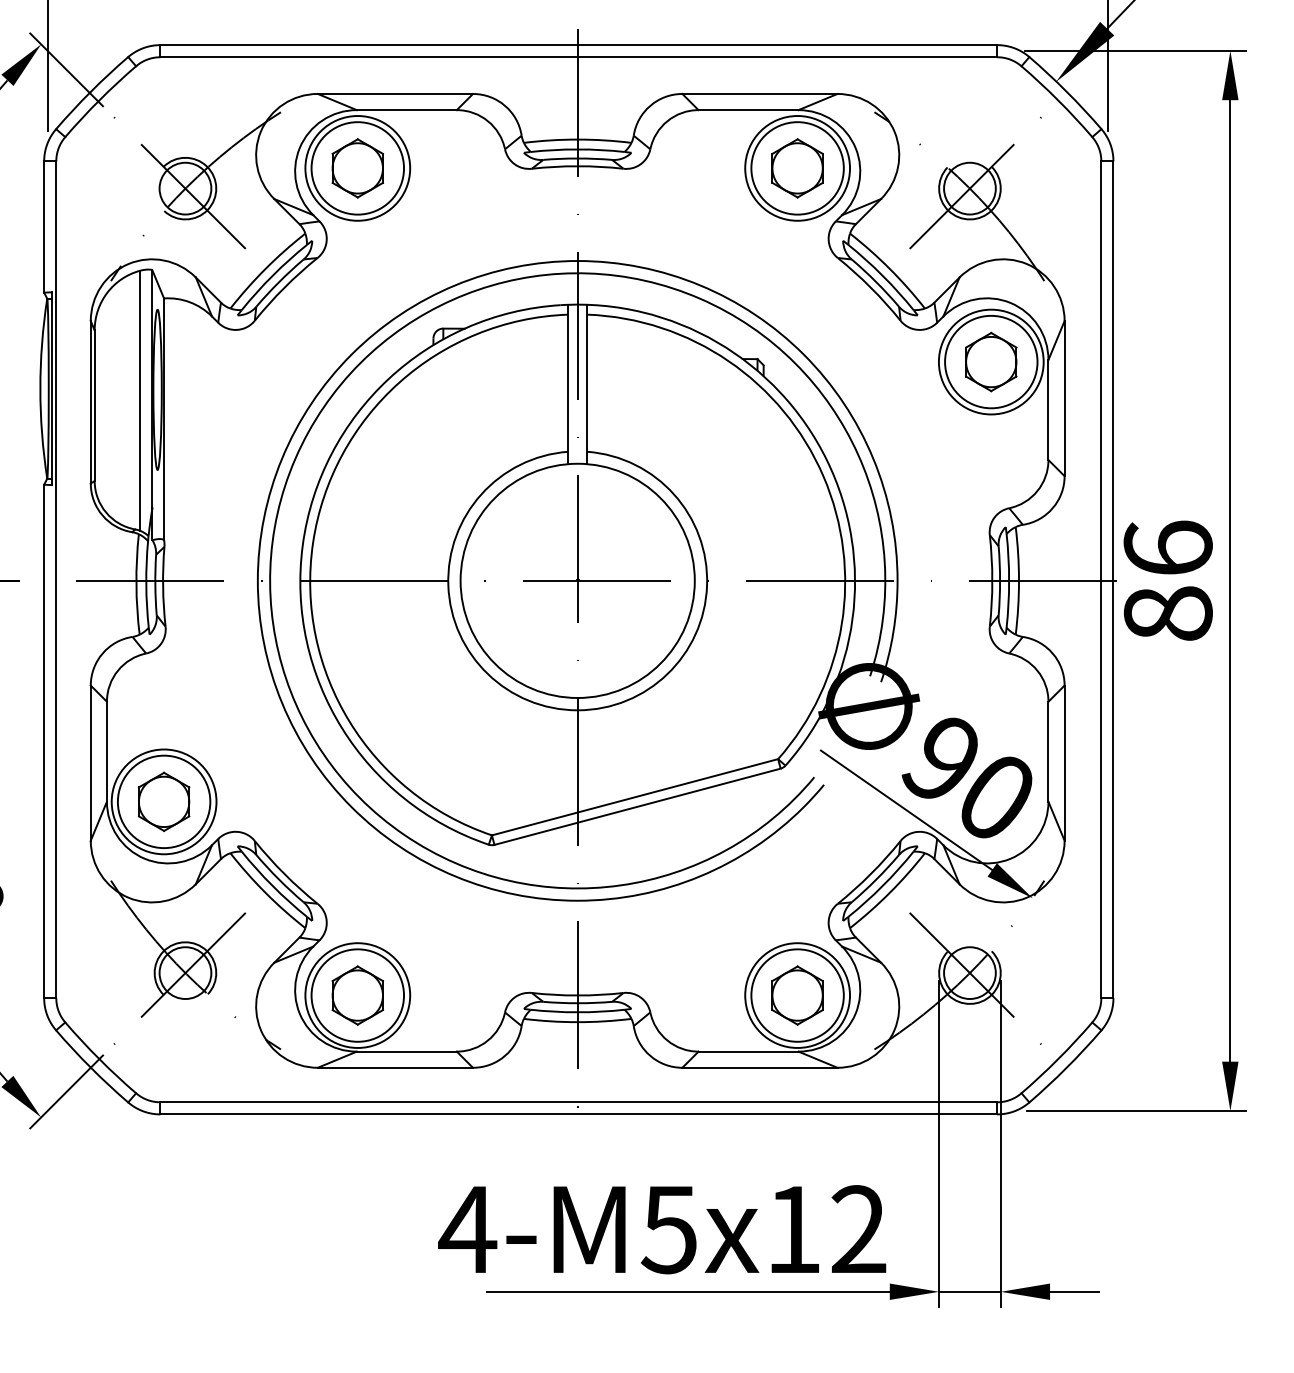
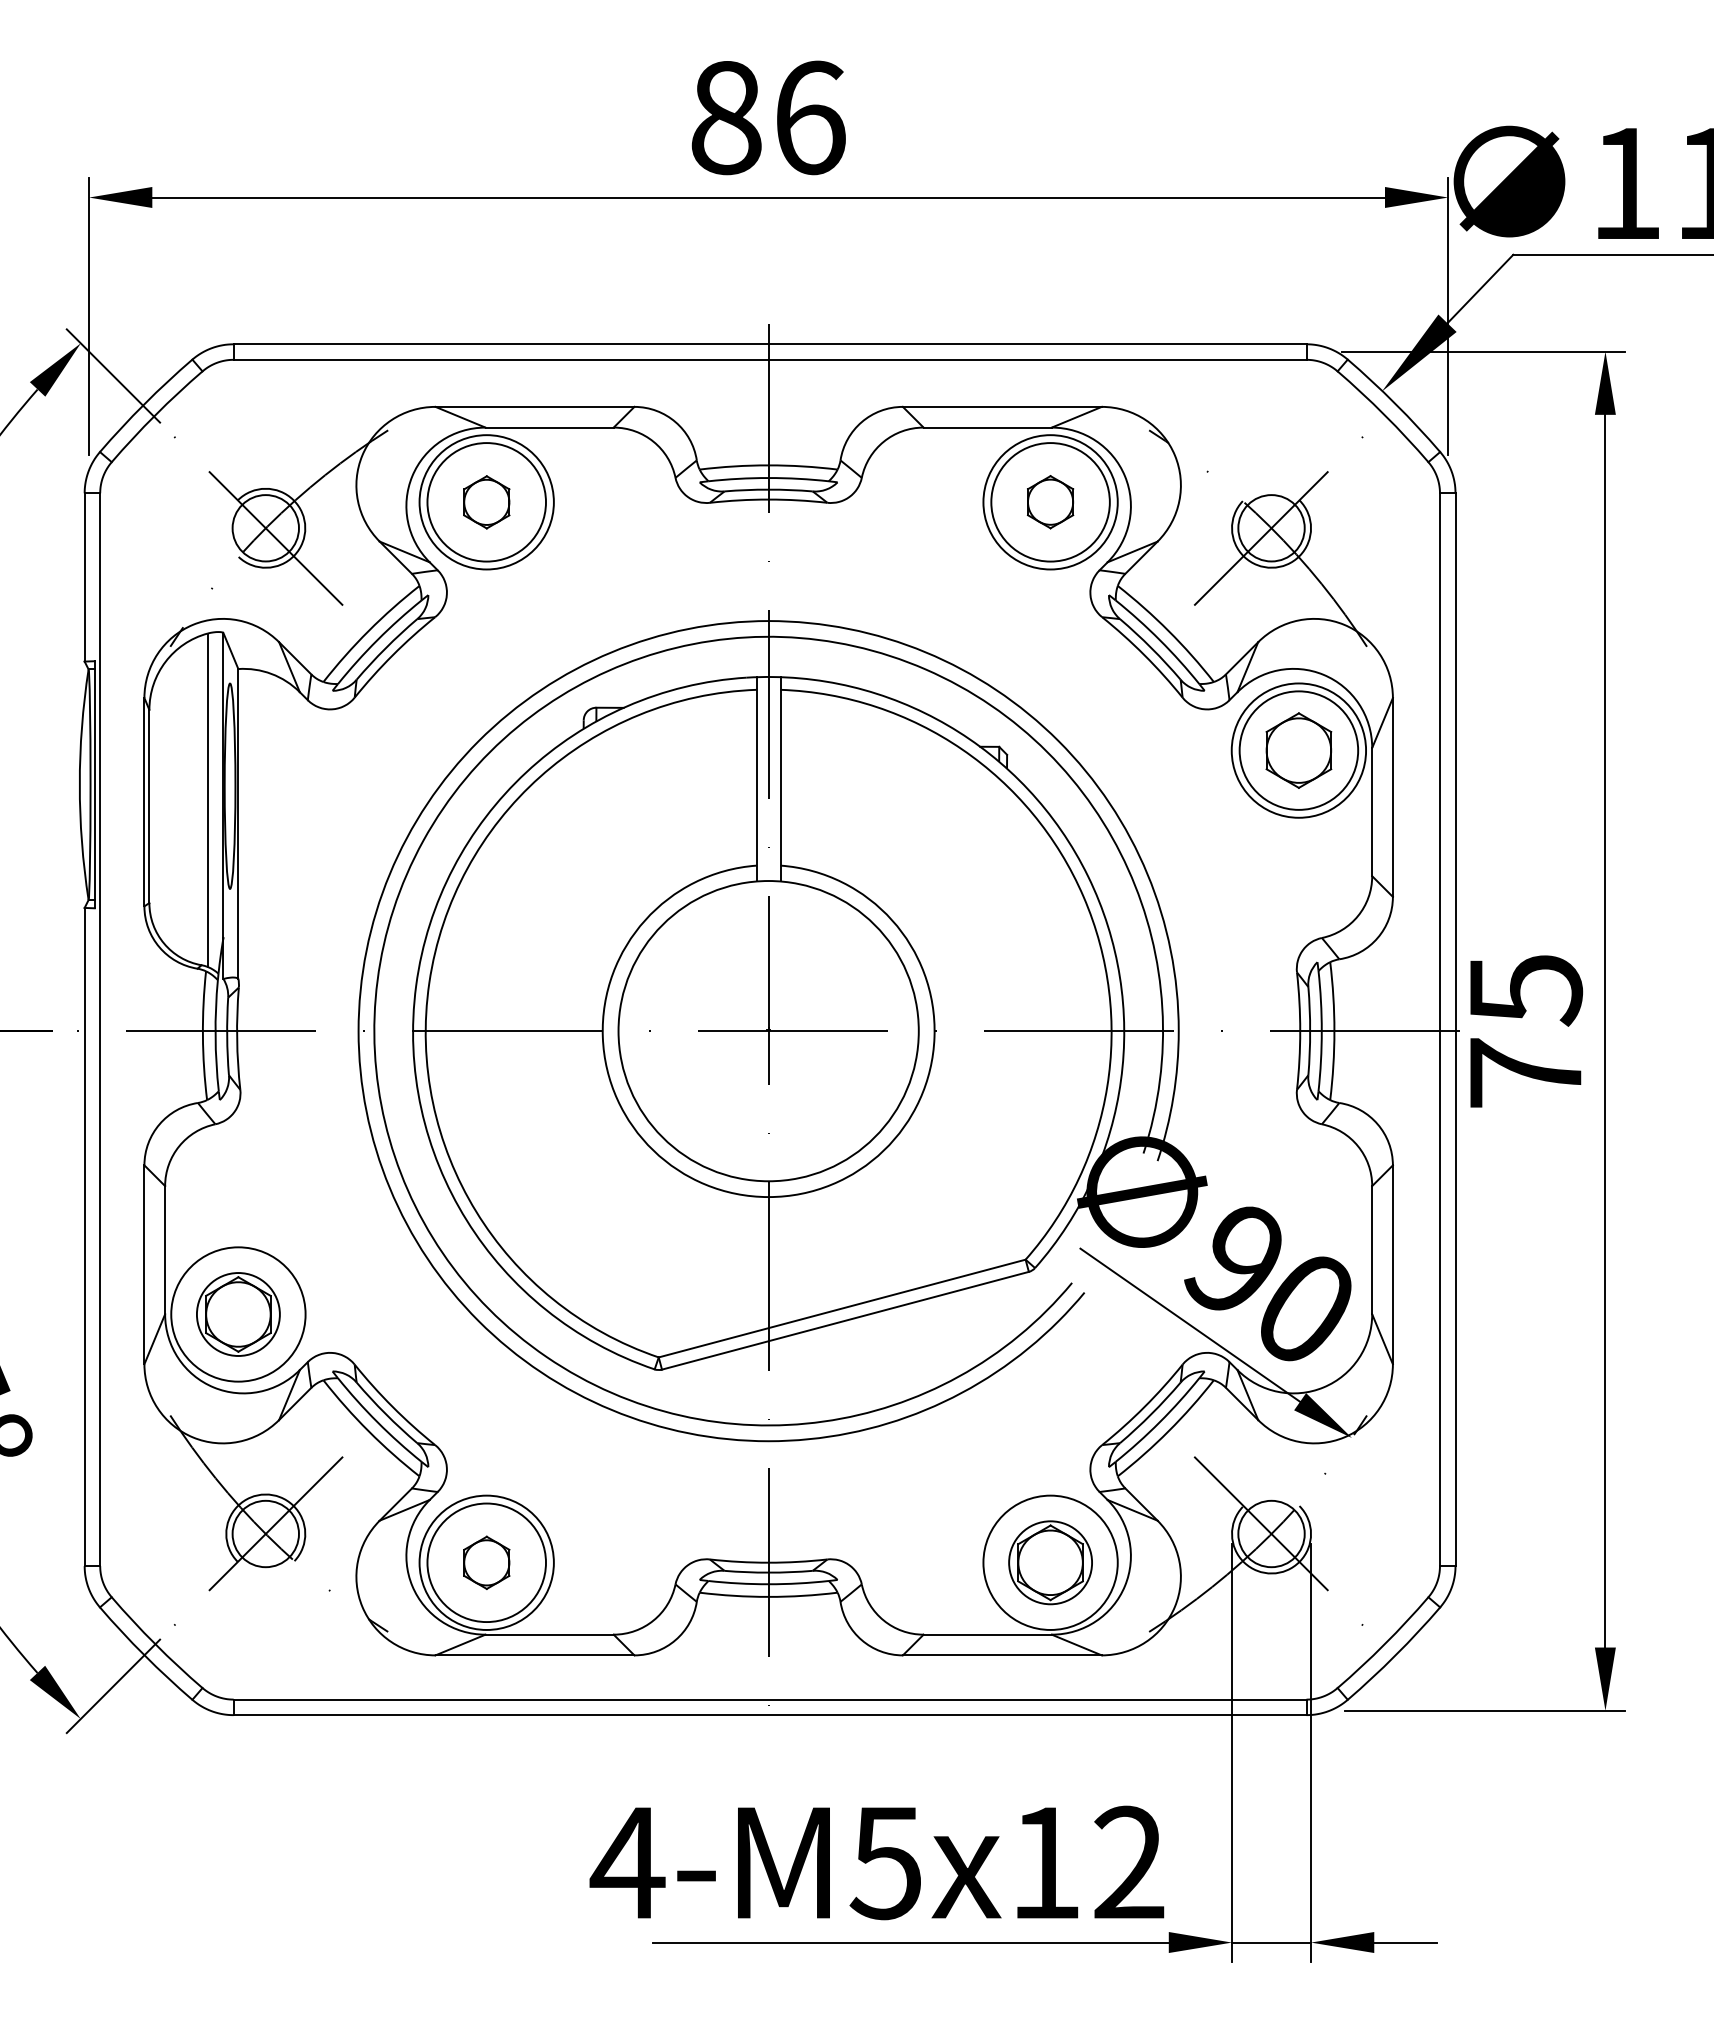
part: (797, 167) -> (1050, 501), size x0.7
part: (357, 168) -> (486, 502), size x0.7
text: (1168, 580) -> (1525, 1030), 86 -> 75
circle: (164, 801) -> (238, 1314), size x0.7
part: (357, 995) -> (486, 1562), size x0.7
circle: (797, 995) -> (1050, 1562), size x0.7

